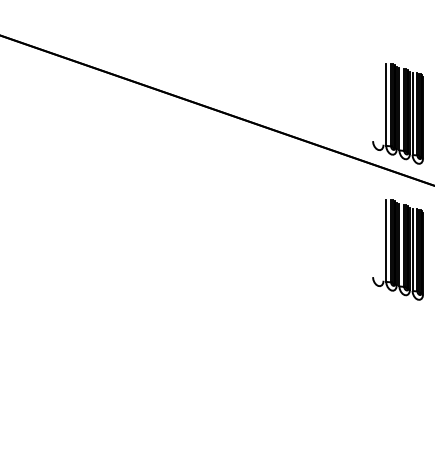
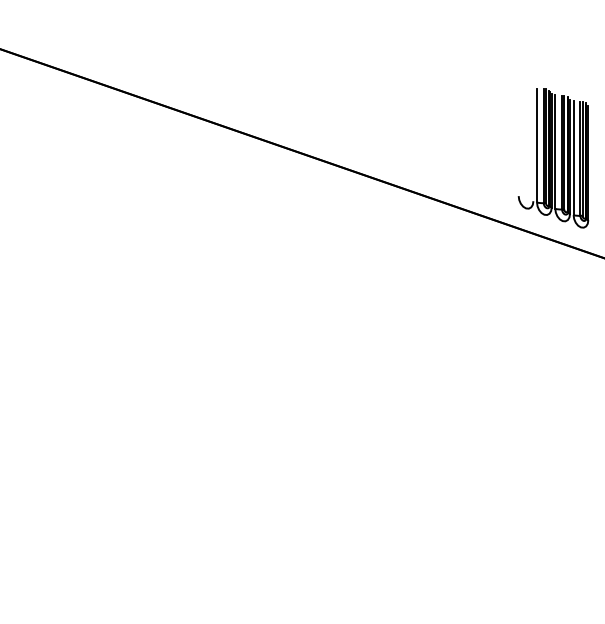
part: (397, 249) -> (552, 346), removed

